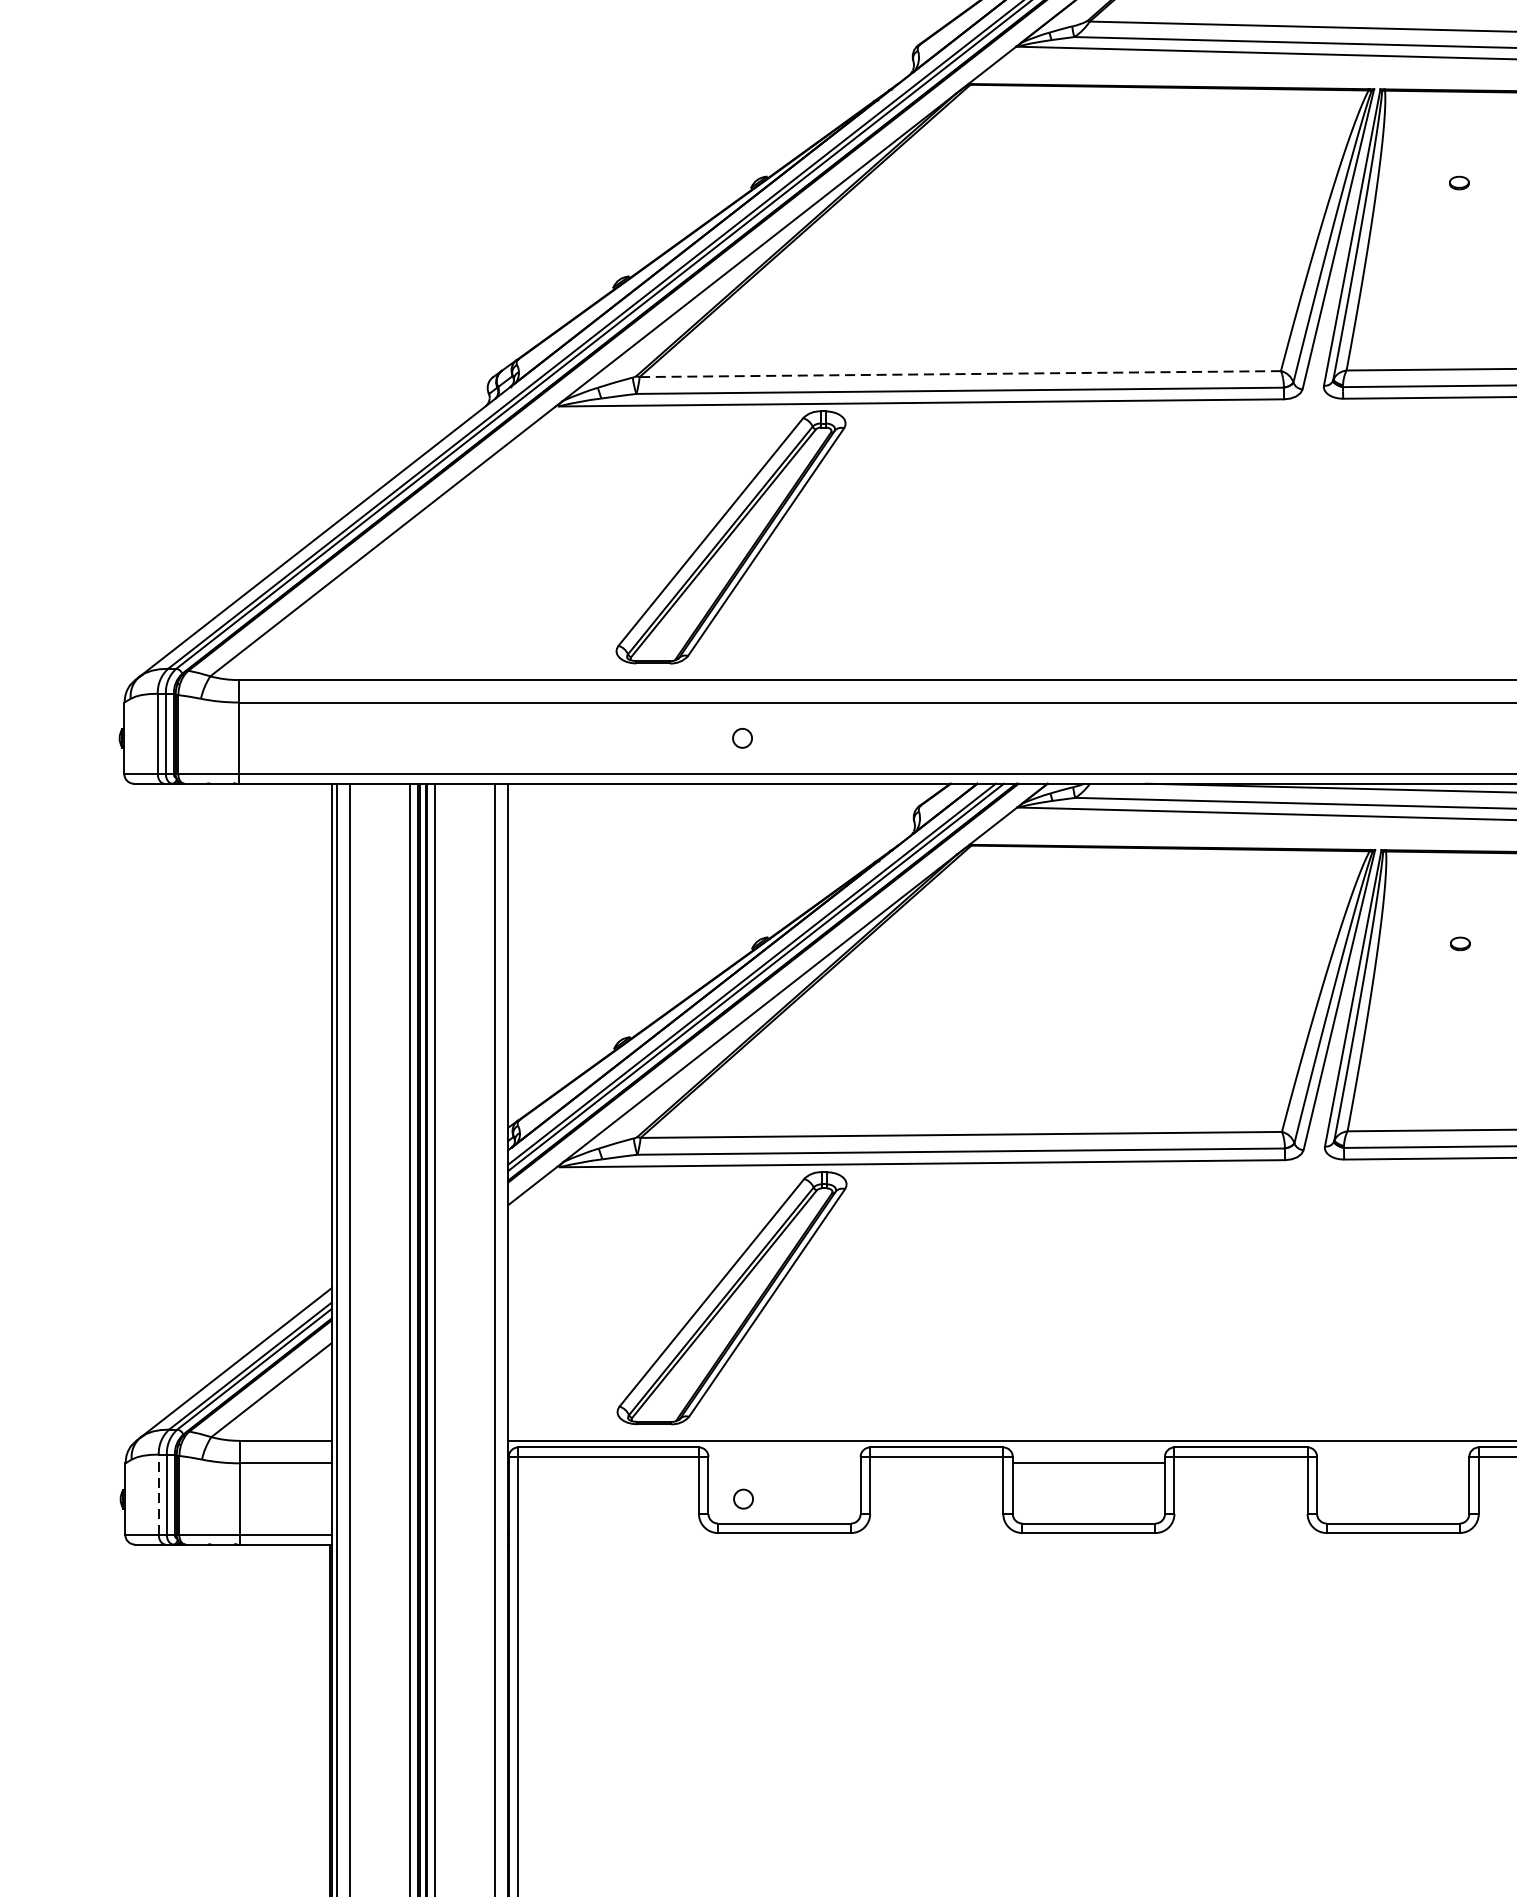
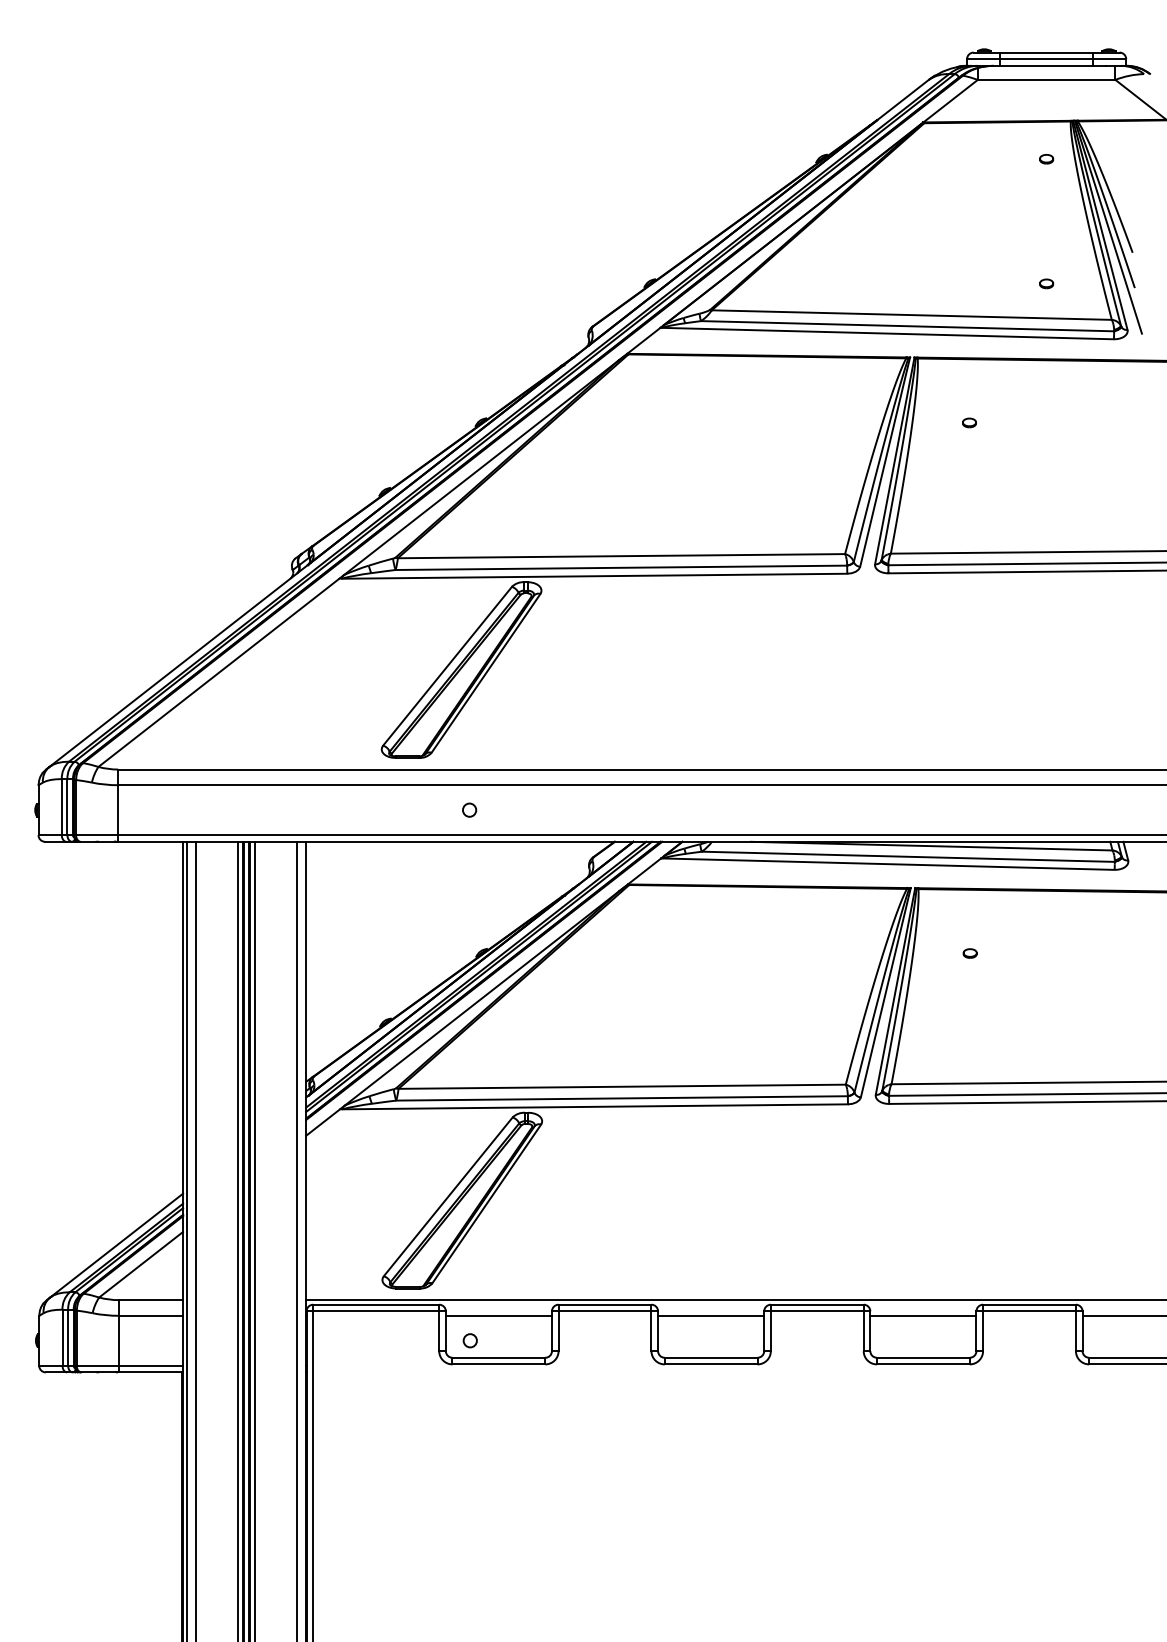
line: (960, 374) -> (621, 556), dashed -> solid
line: (783, 1462) -> (498, 1315), added
line: (1393, 1462) -> (923, 1315), added
line: (158, 1494) -> (62, 1337), dashed -> solid

